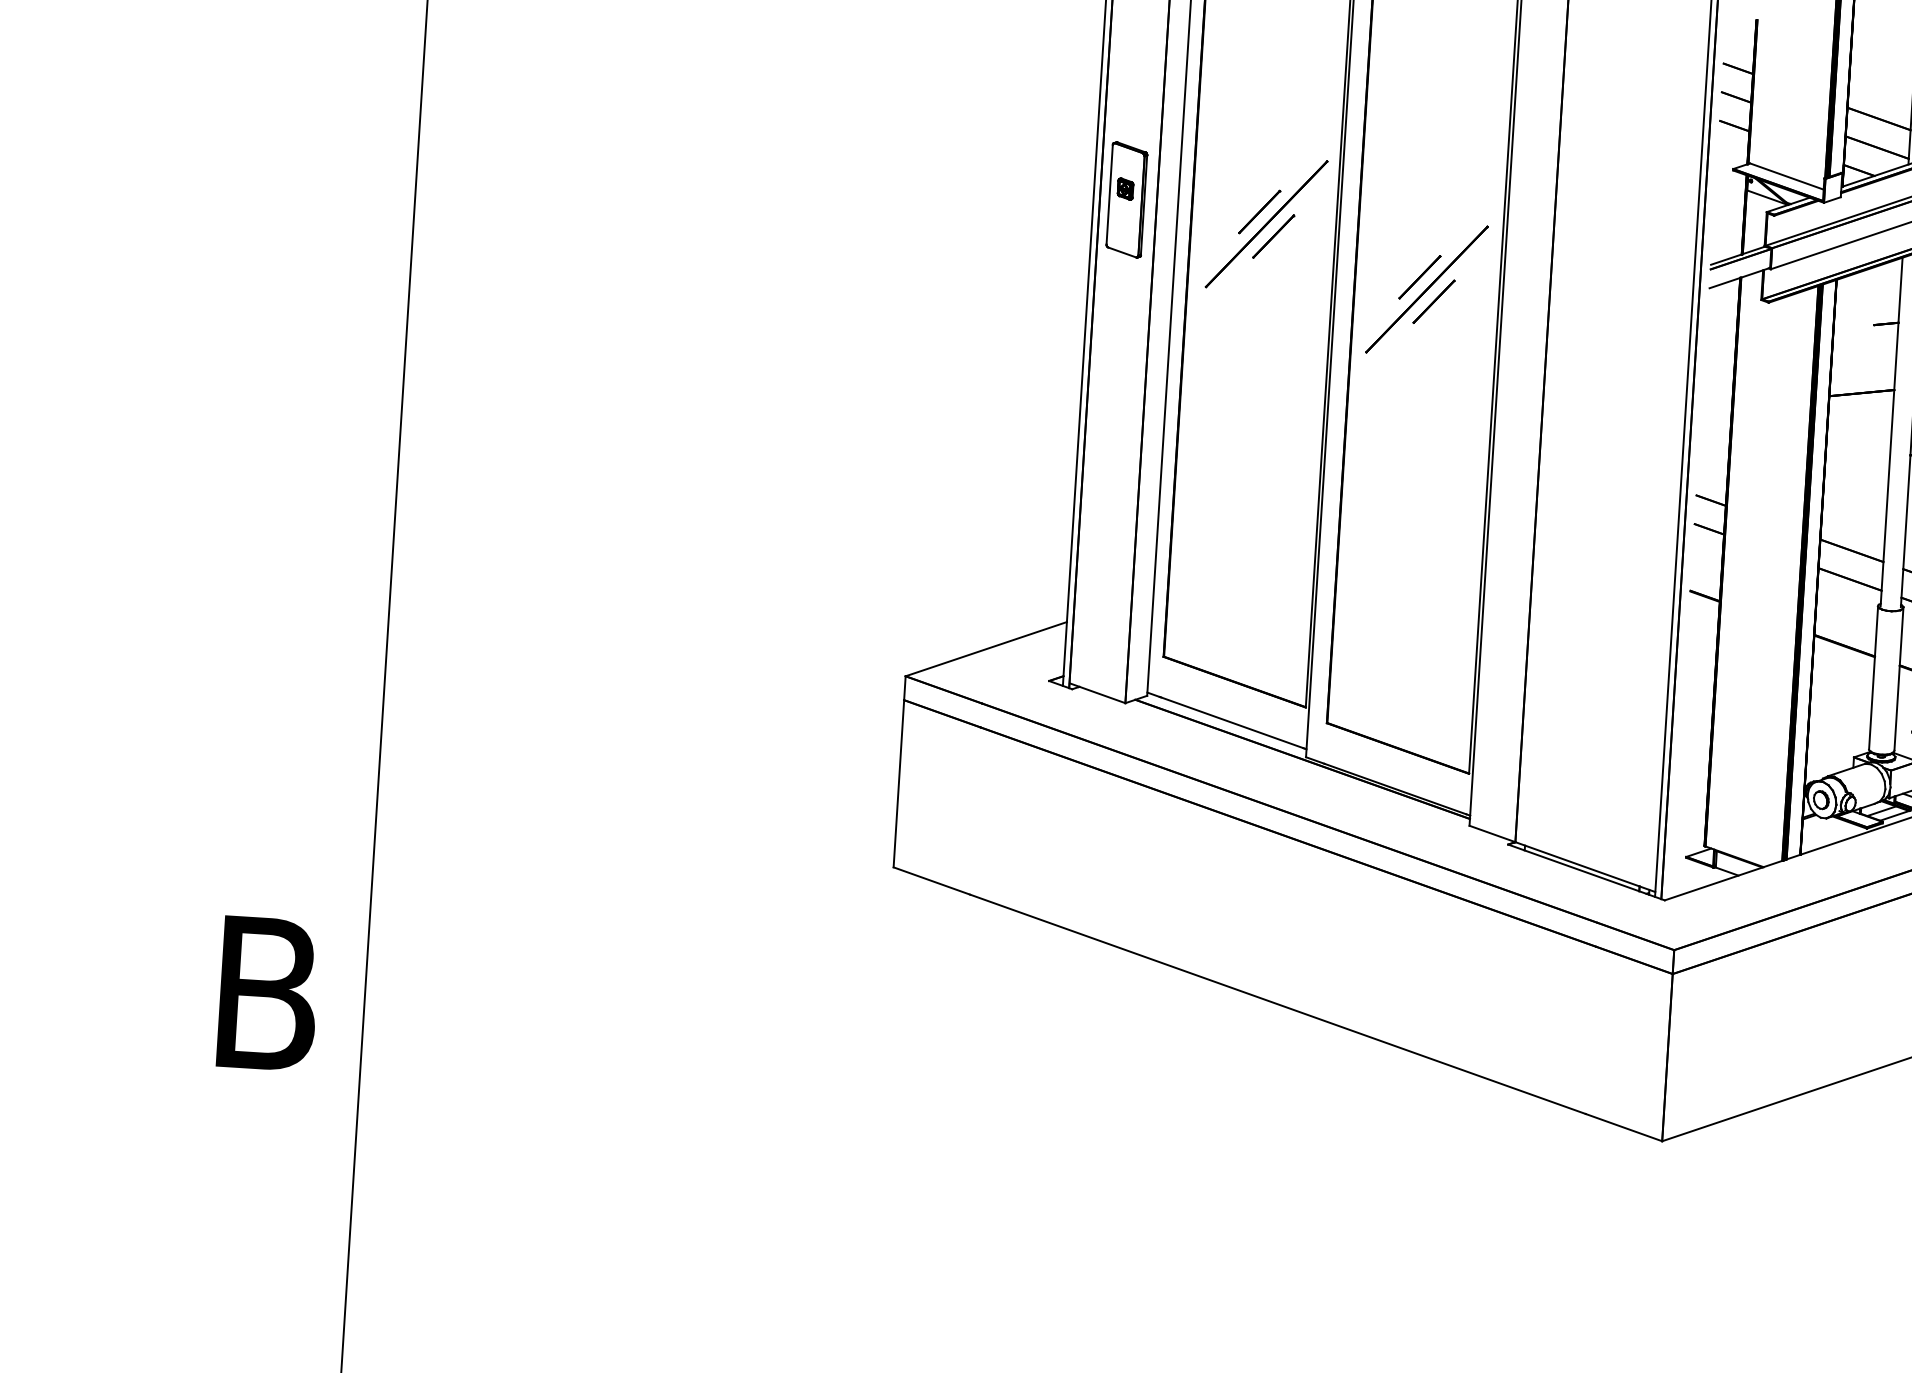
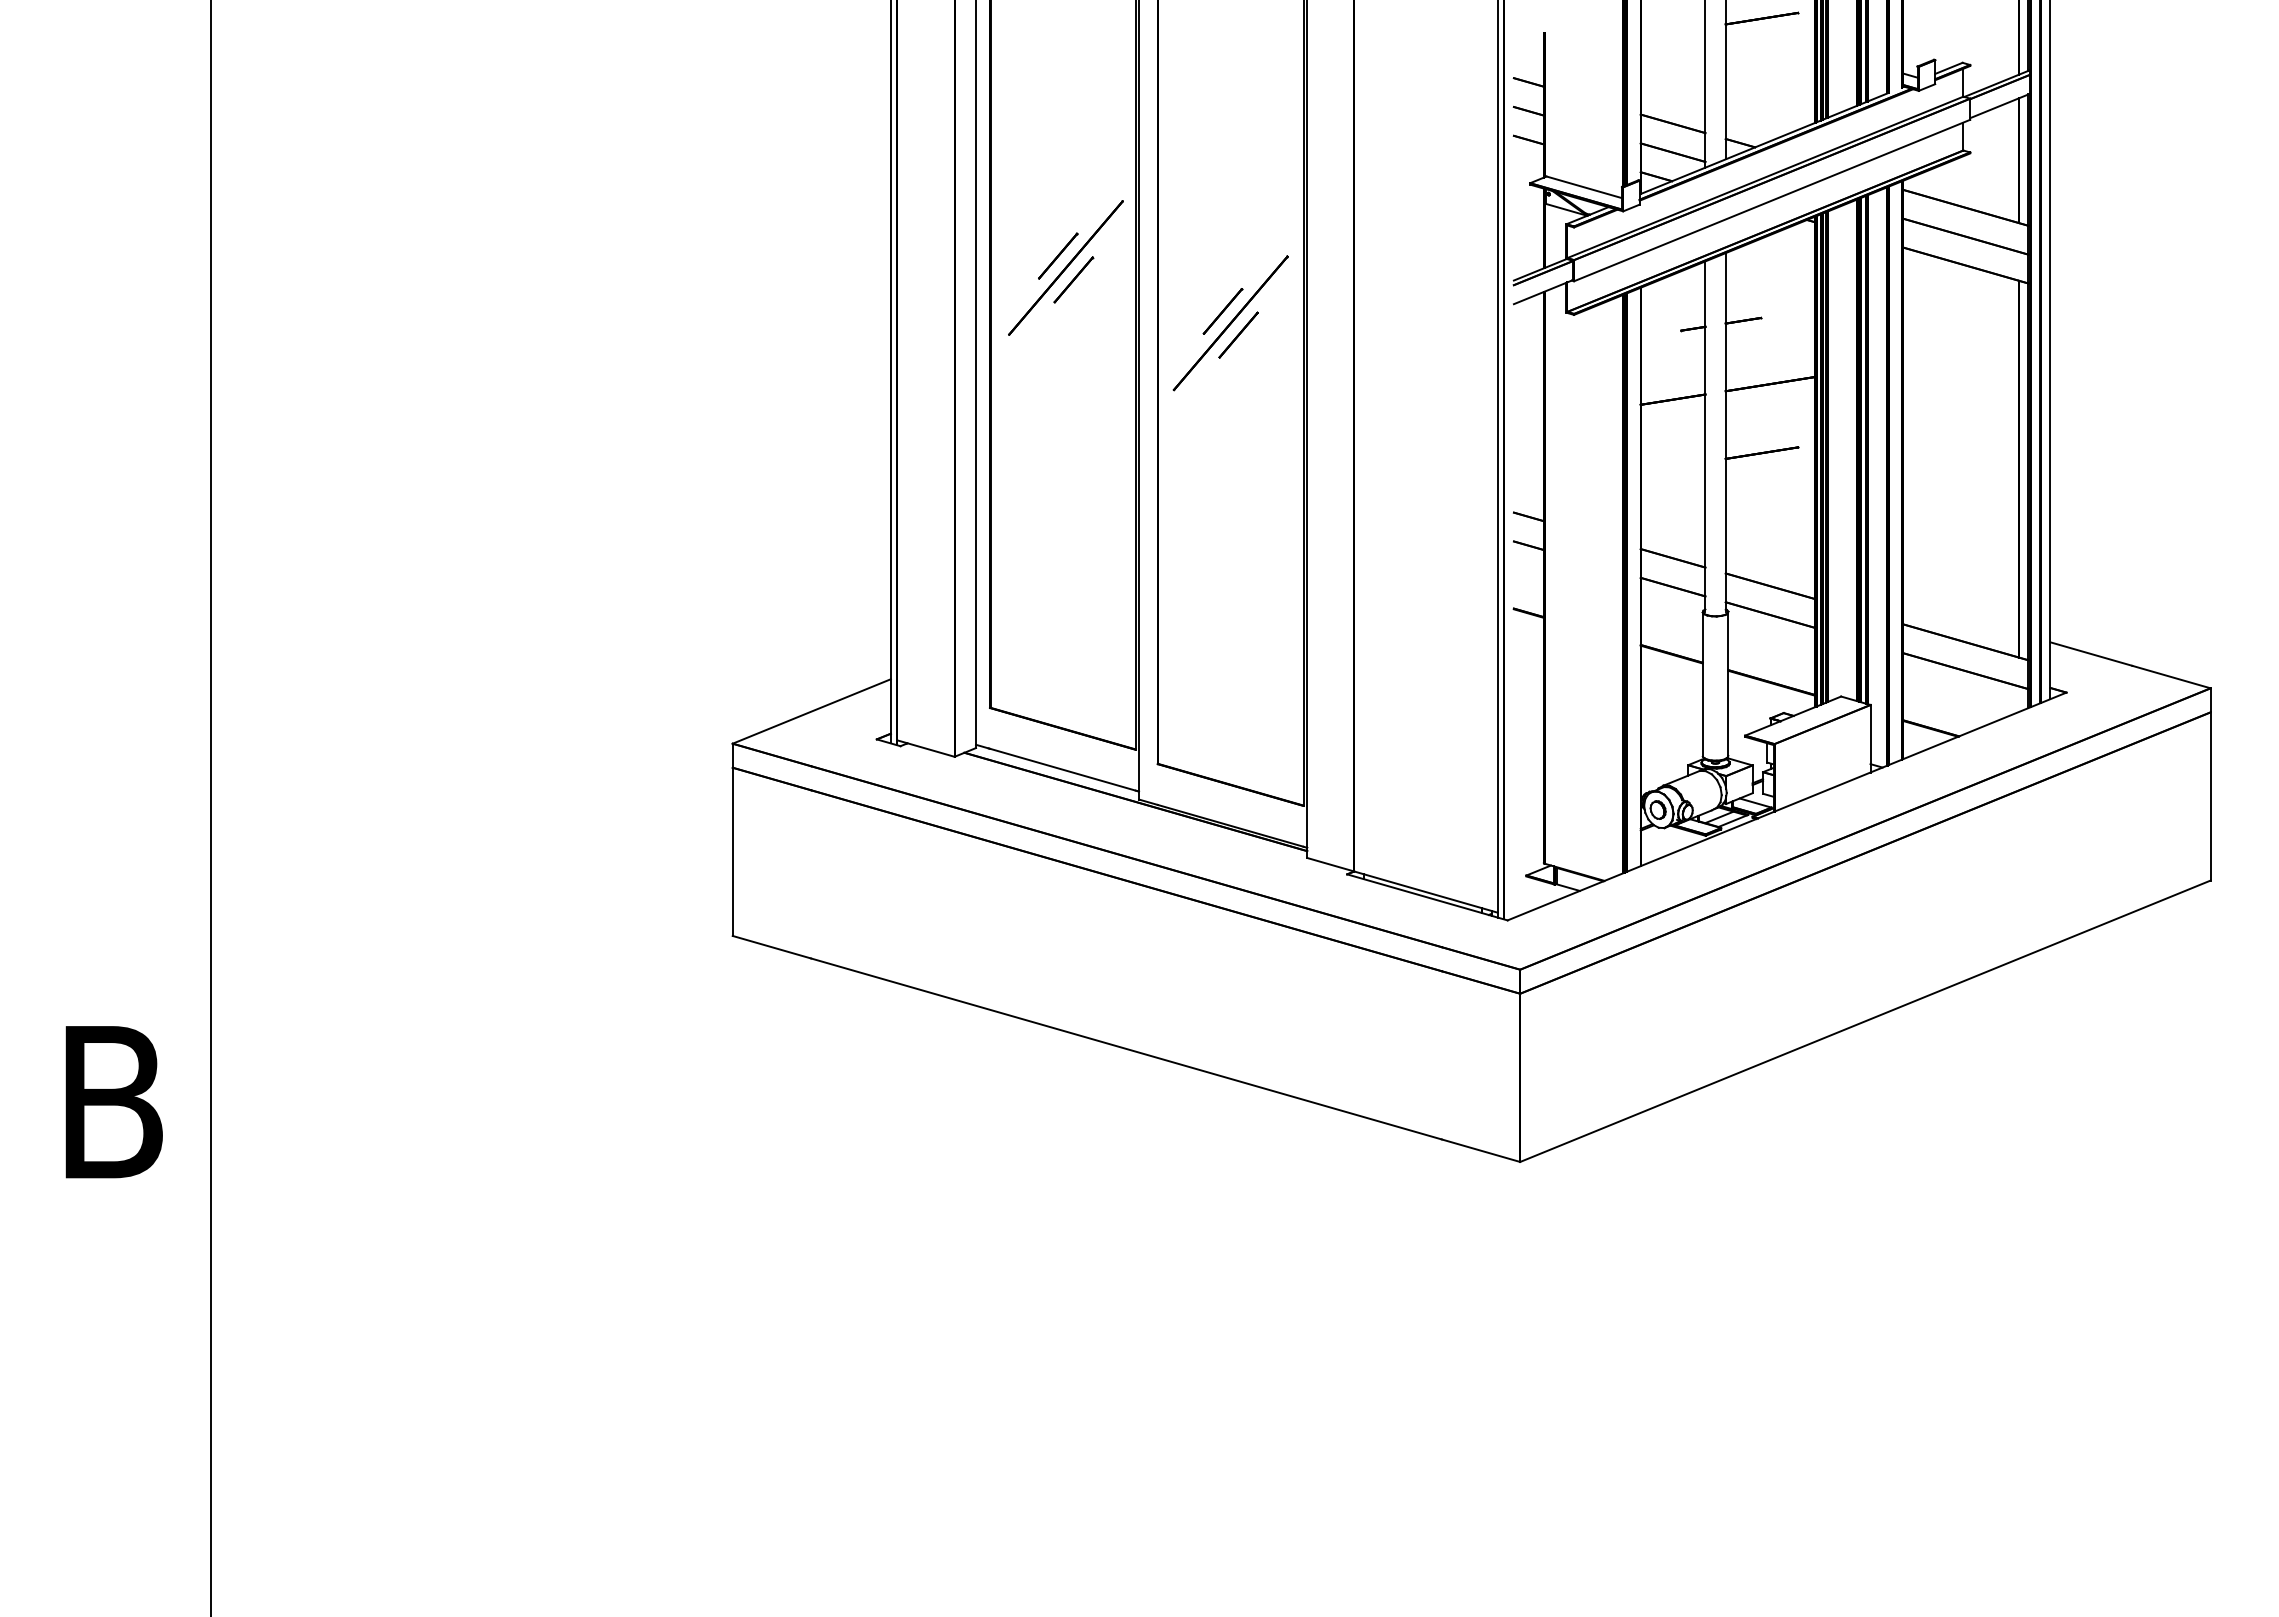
part: (1126, 200) -> (924, 252), removed

